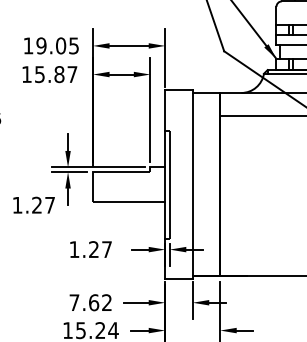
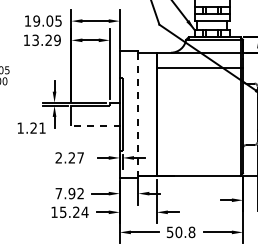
text: (56, 74) -> (46, 40), 15.87 -> 13.29
line: (193, 184) -> (138, 114), solid -> dashed
line: (129, 201) -> (95, 125), solid -> dashed
text: (50, 204) -> (42, 127), 1.27 -> 1.21
text: (73, 248) -> (58, 157), 1.27 -> 2.27
text: (93, 302) -> (71, 193), 7.62 -> 7.92

